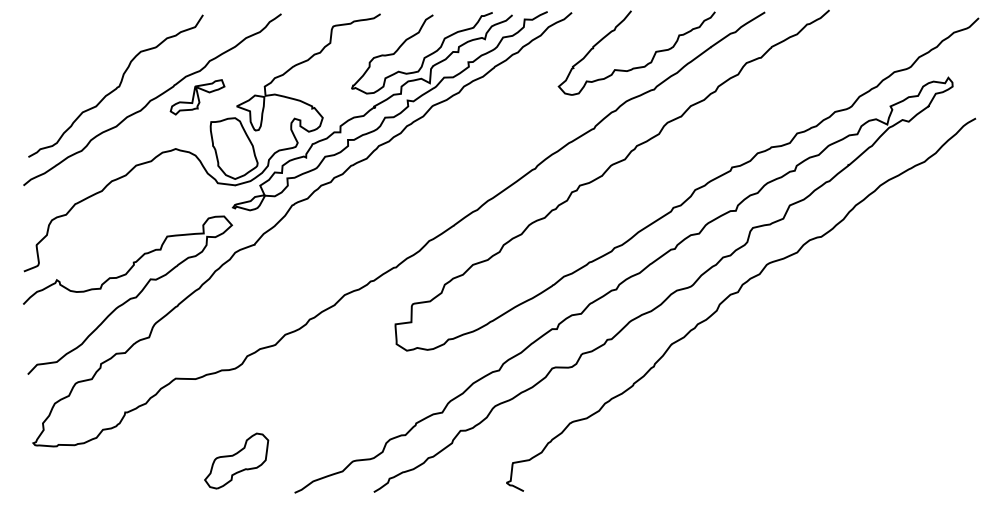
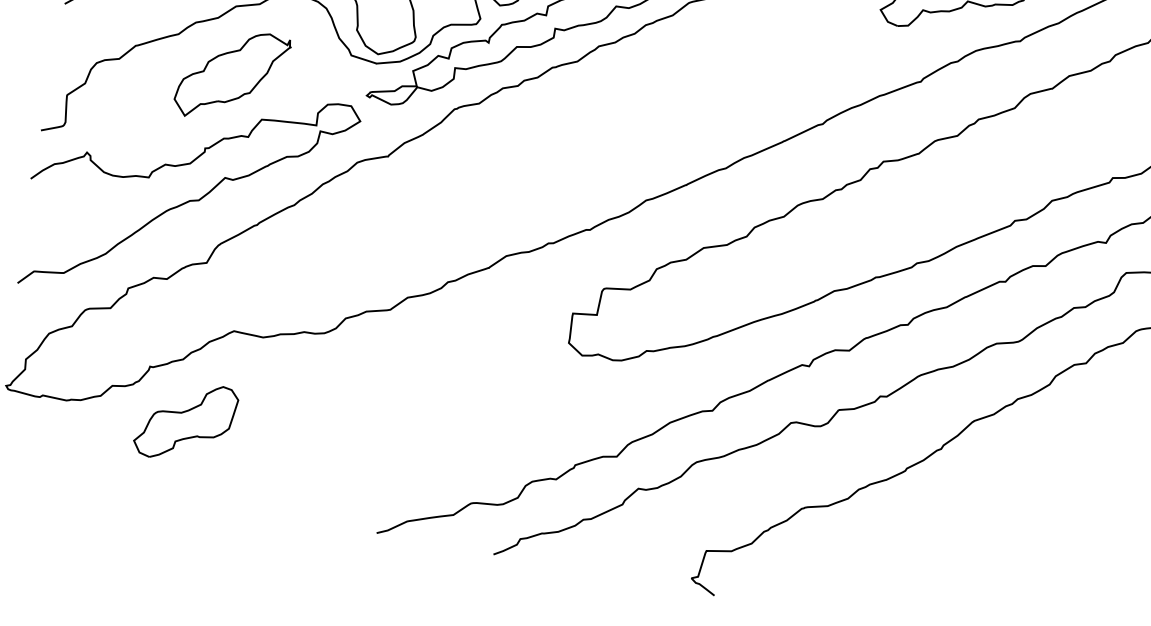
part: (142, 211) -> (232, 75), added
part: (236, 460) -> (185, 420), moved

